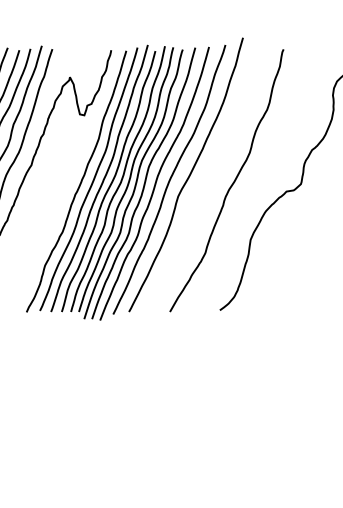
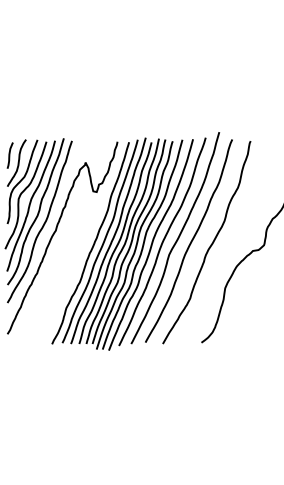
curve: (205, 179) -> (190, 241), added

